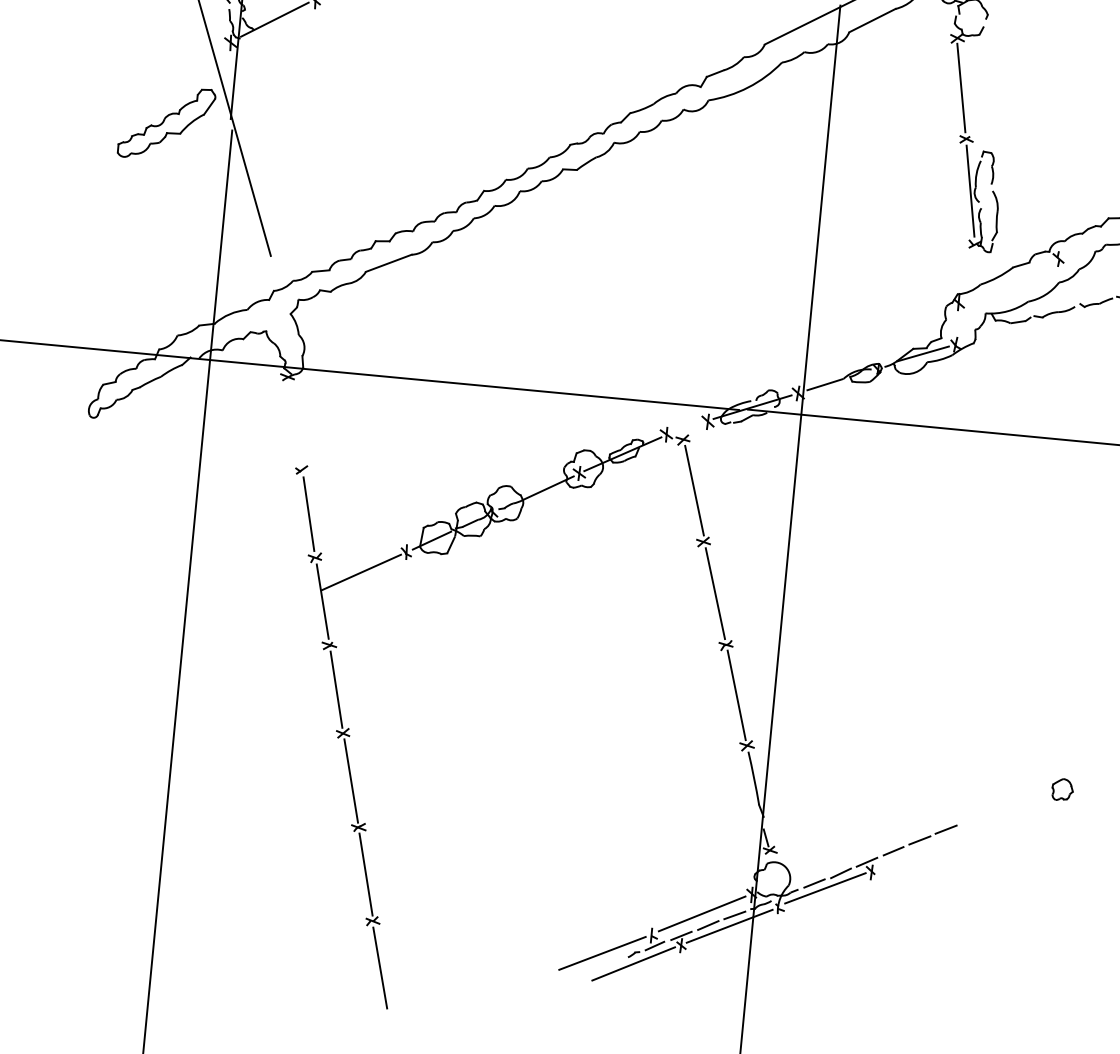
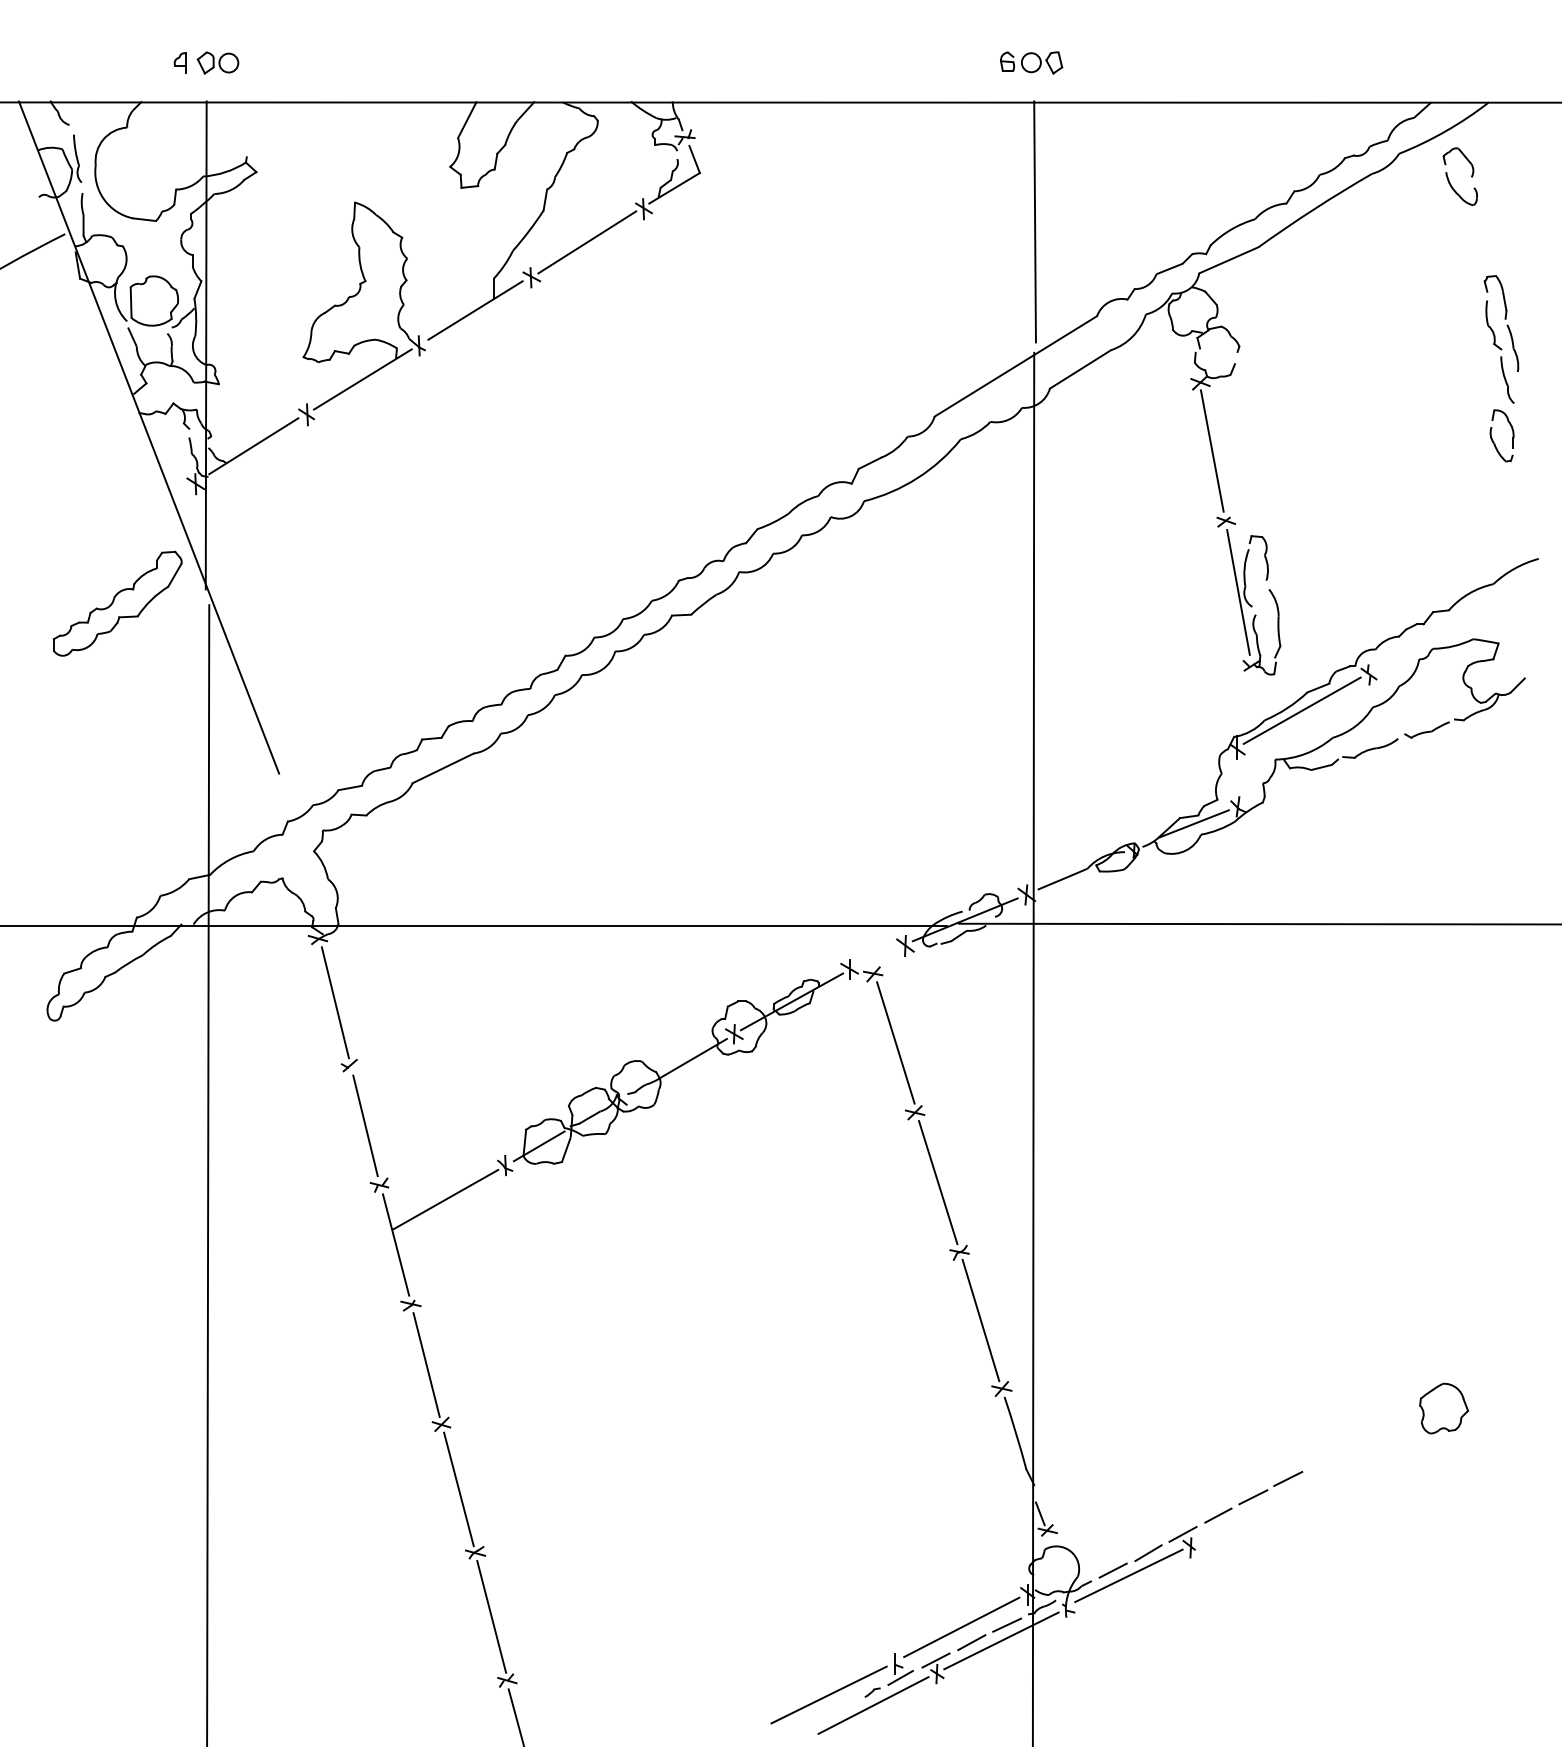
line: (1007, 279) -> (1301, 710), added
line: (295, 423) -> (334, 1002), added
part: (1062, 789) -> (1444, 1408), size x1.67

